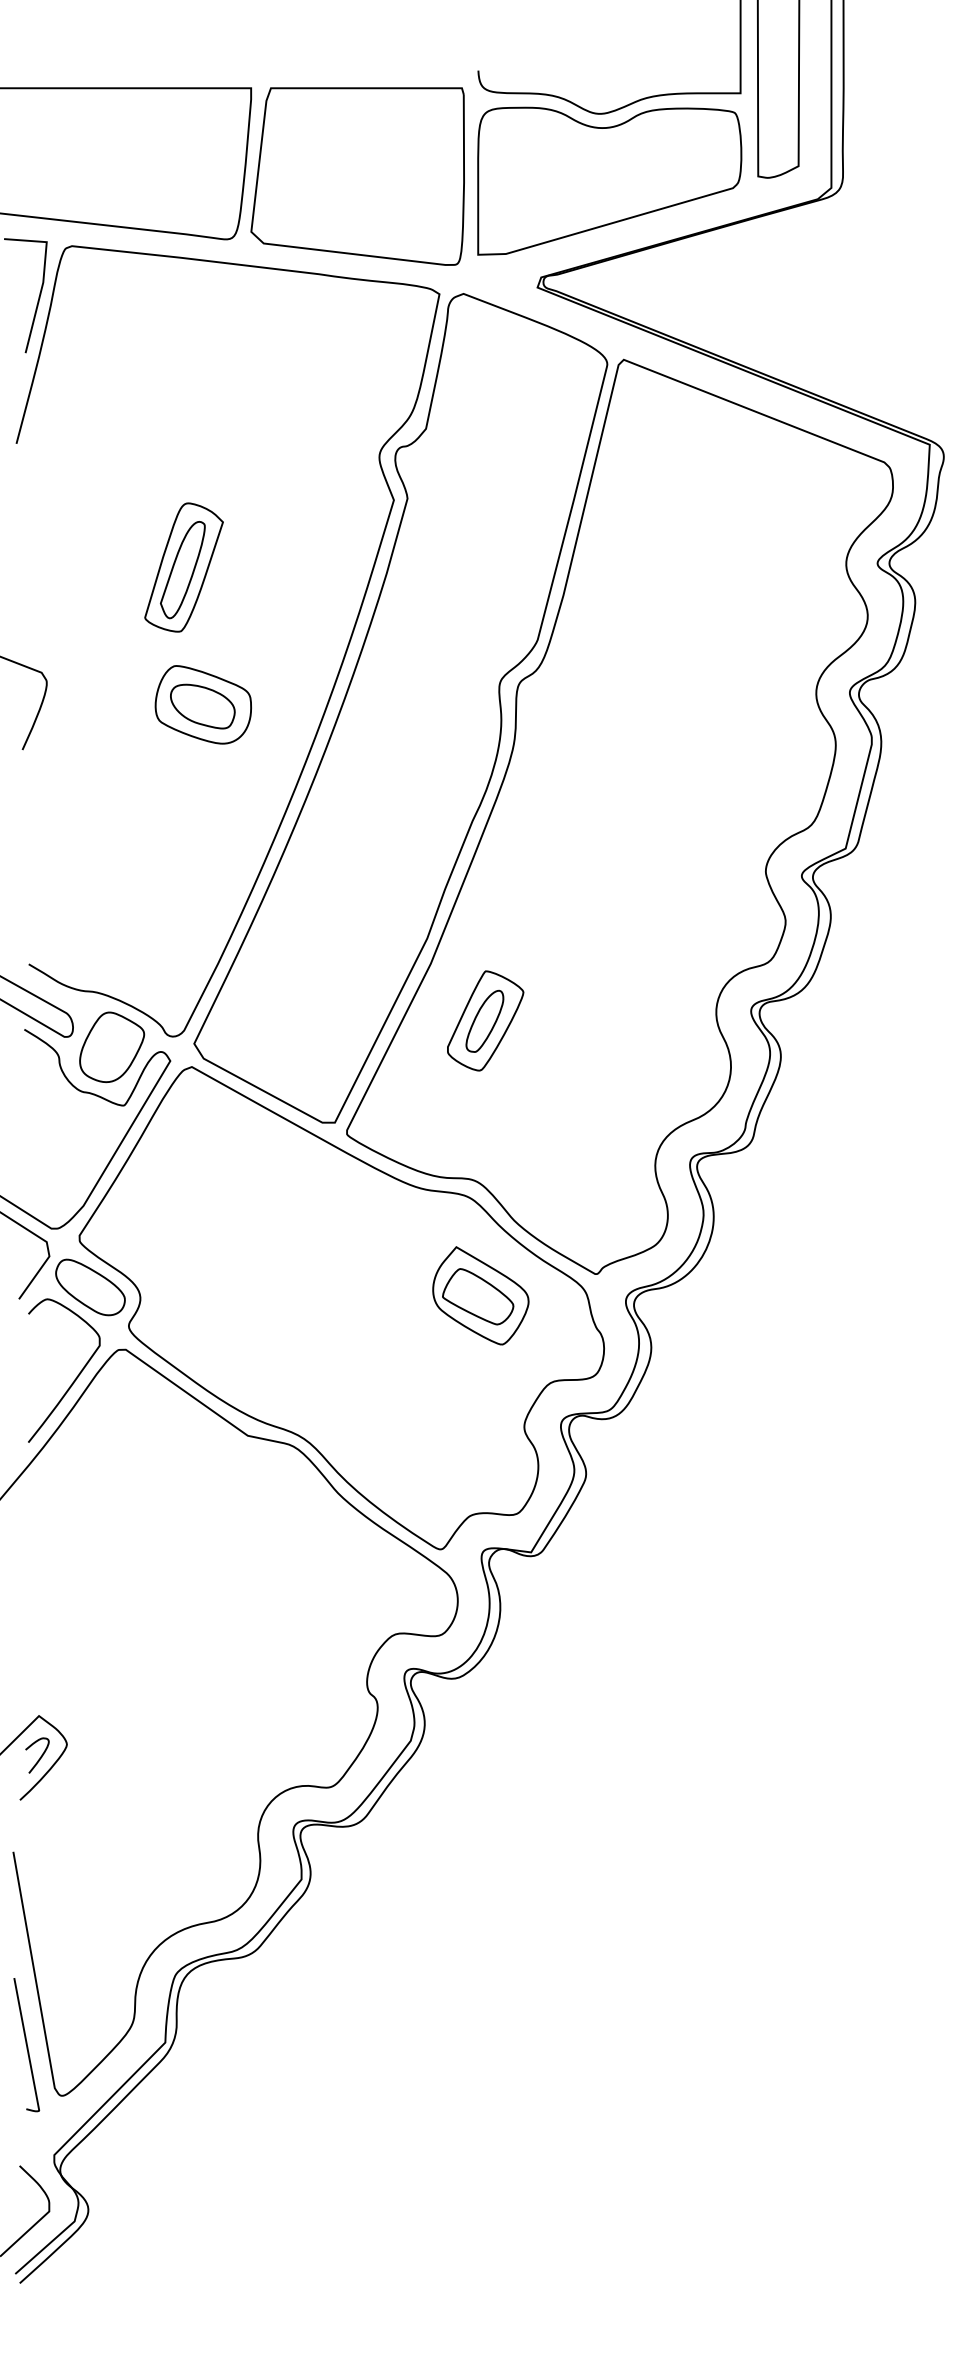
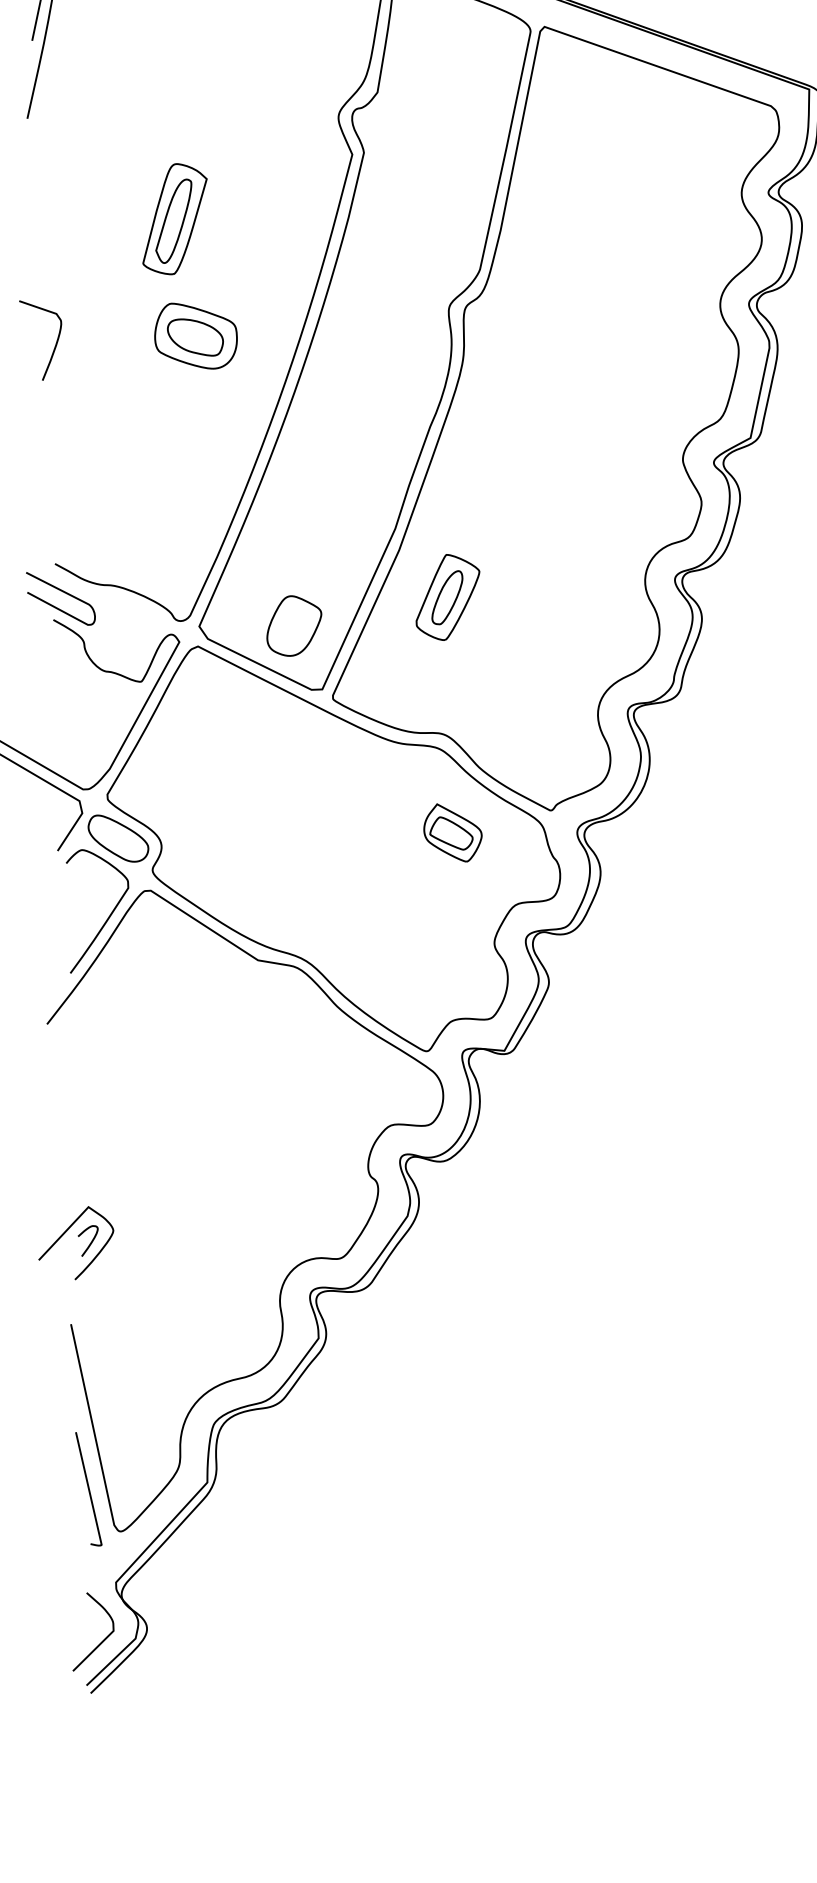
part: (112, 1047) -> (294, 626), moved
part: (480, 1295) -> (452, 832), size x0.7

